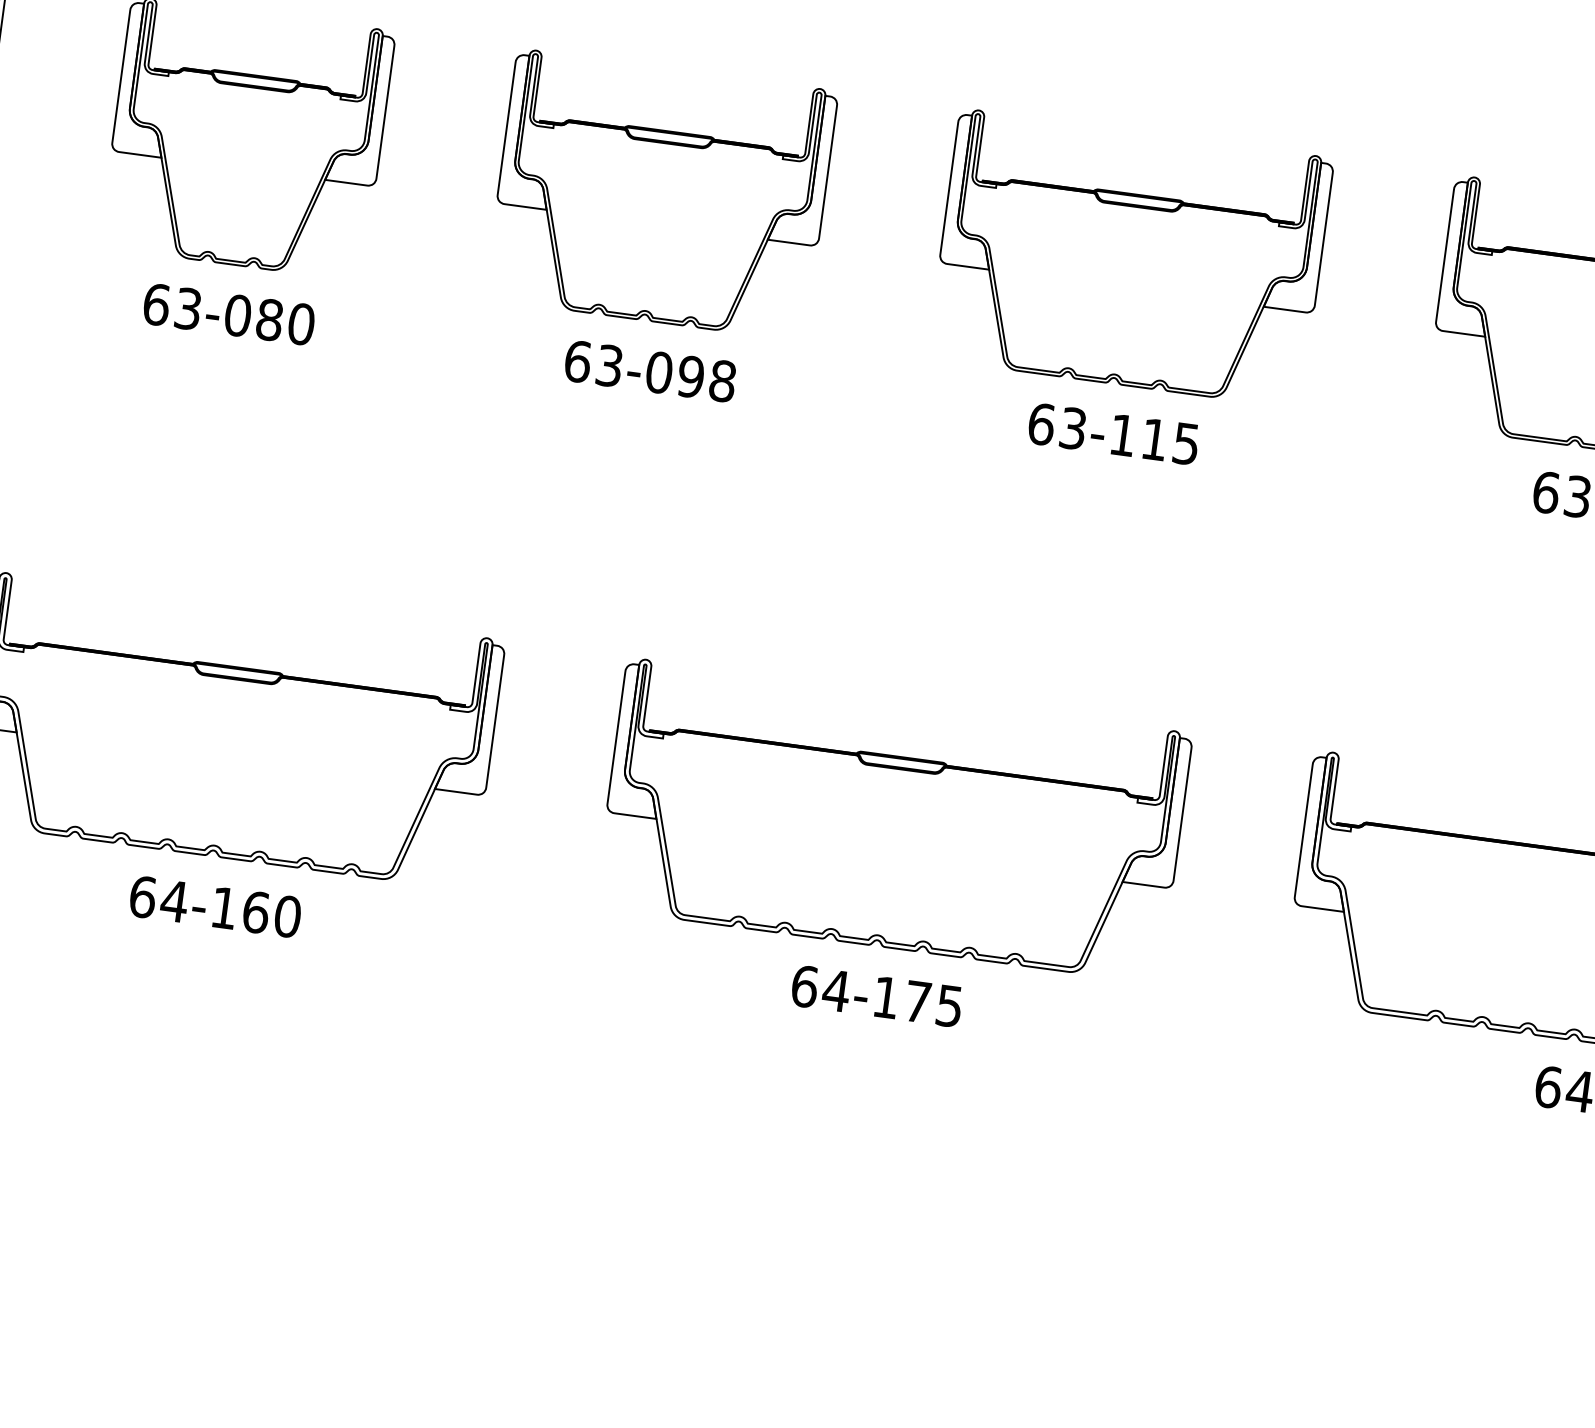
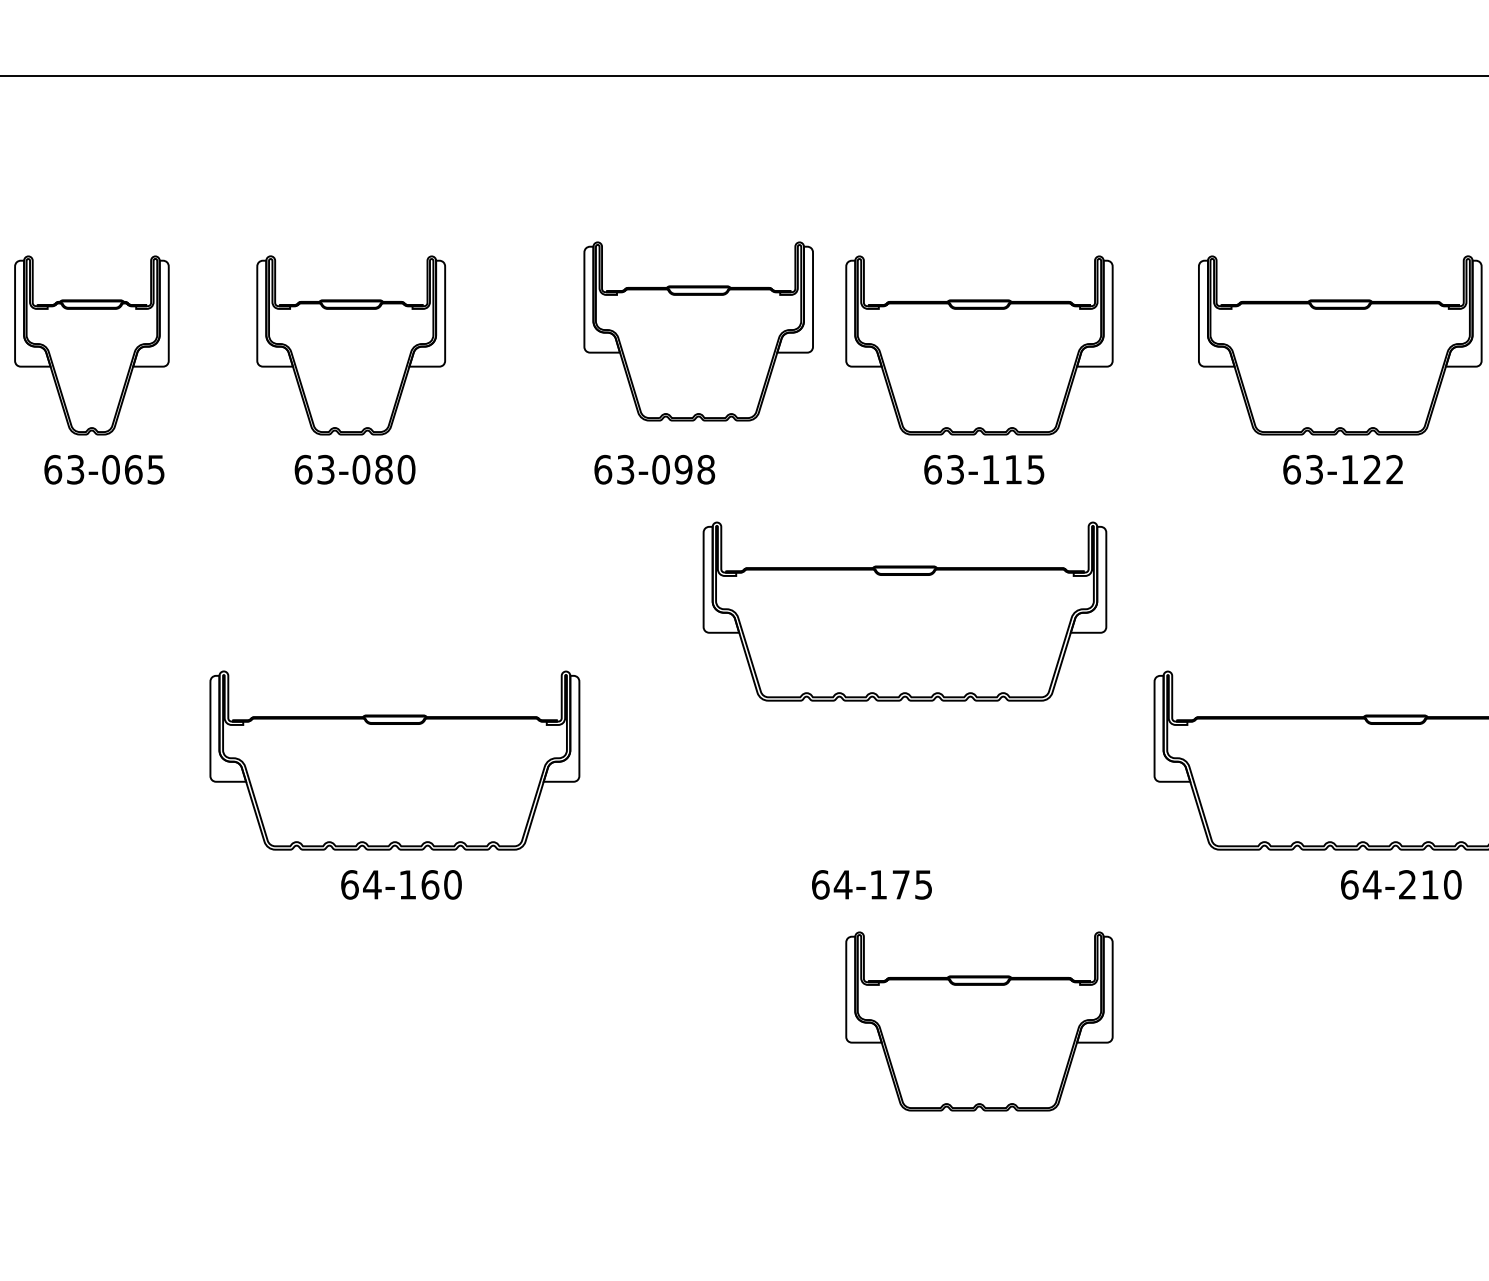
part: (661, 195) -> (698, 331), moved
part: (892, 820) -> (904, 611), moved
part: (1002, 1208) -> (979, 1021), added

